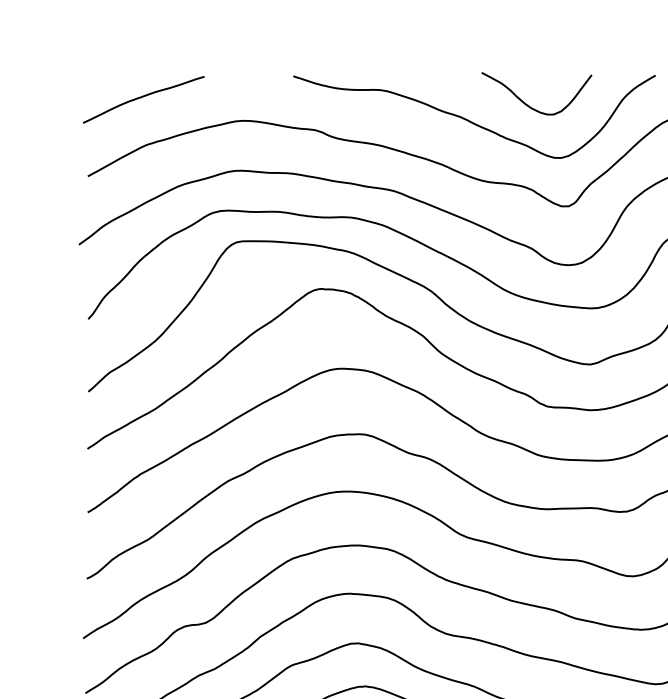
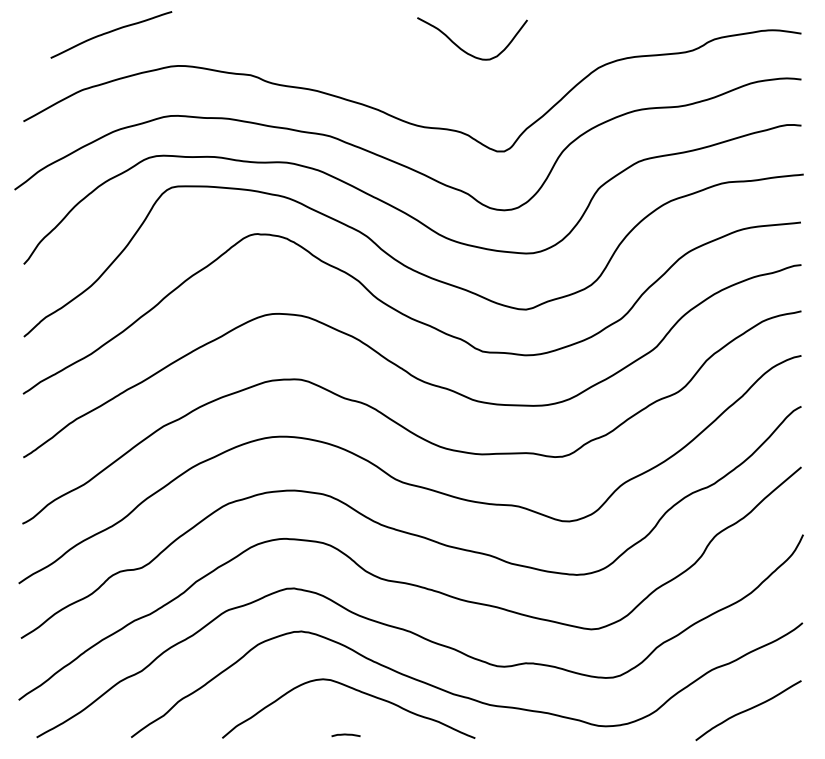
curve: (143, 97) -> (111, 32), moved
curve: (471, 121) -> (407, 66), removed

